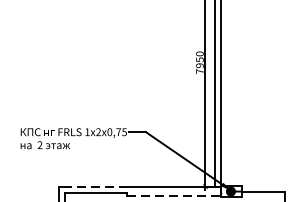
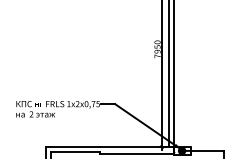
line: (95, 187) -> (75, 147), dashed -> solid
line: (174, 196) -> (137, 154), dashed -> solid

